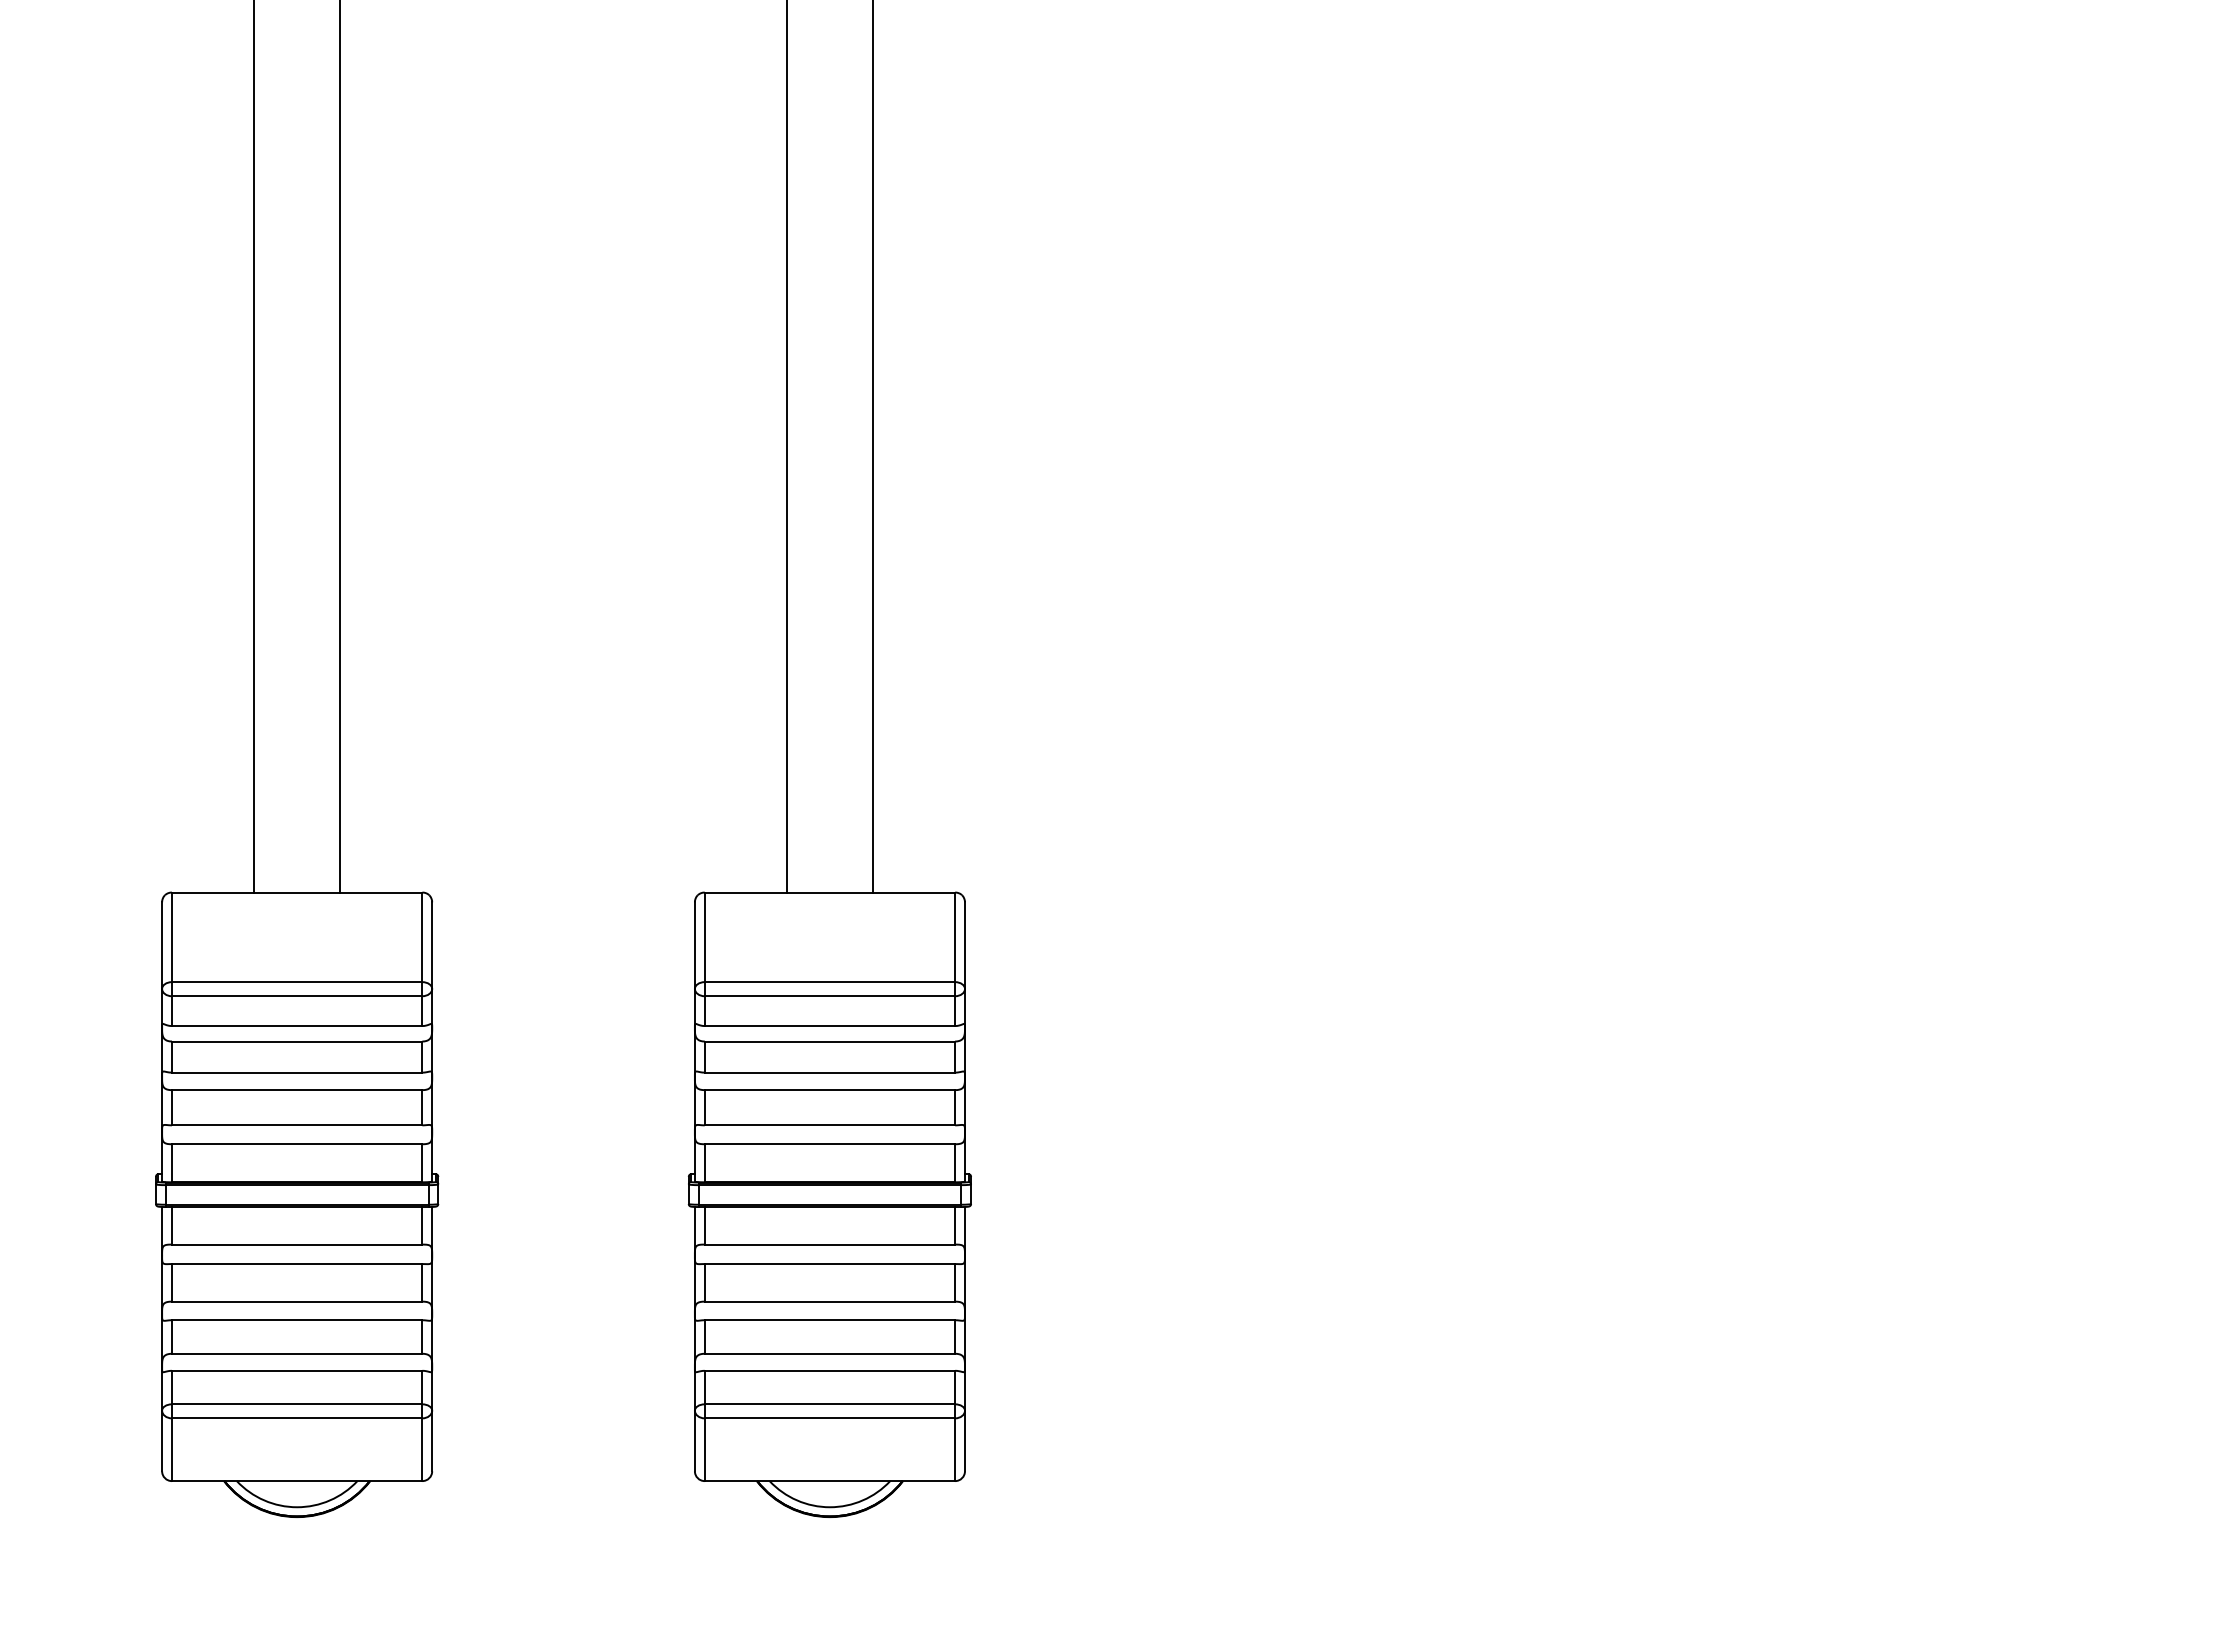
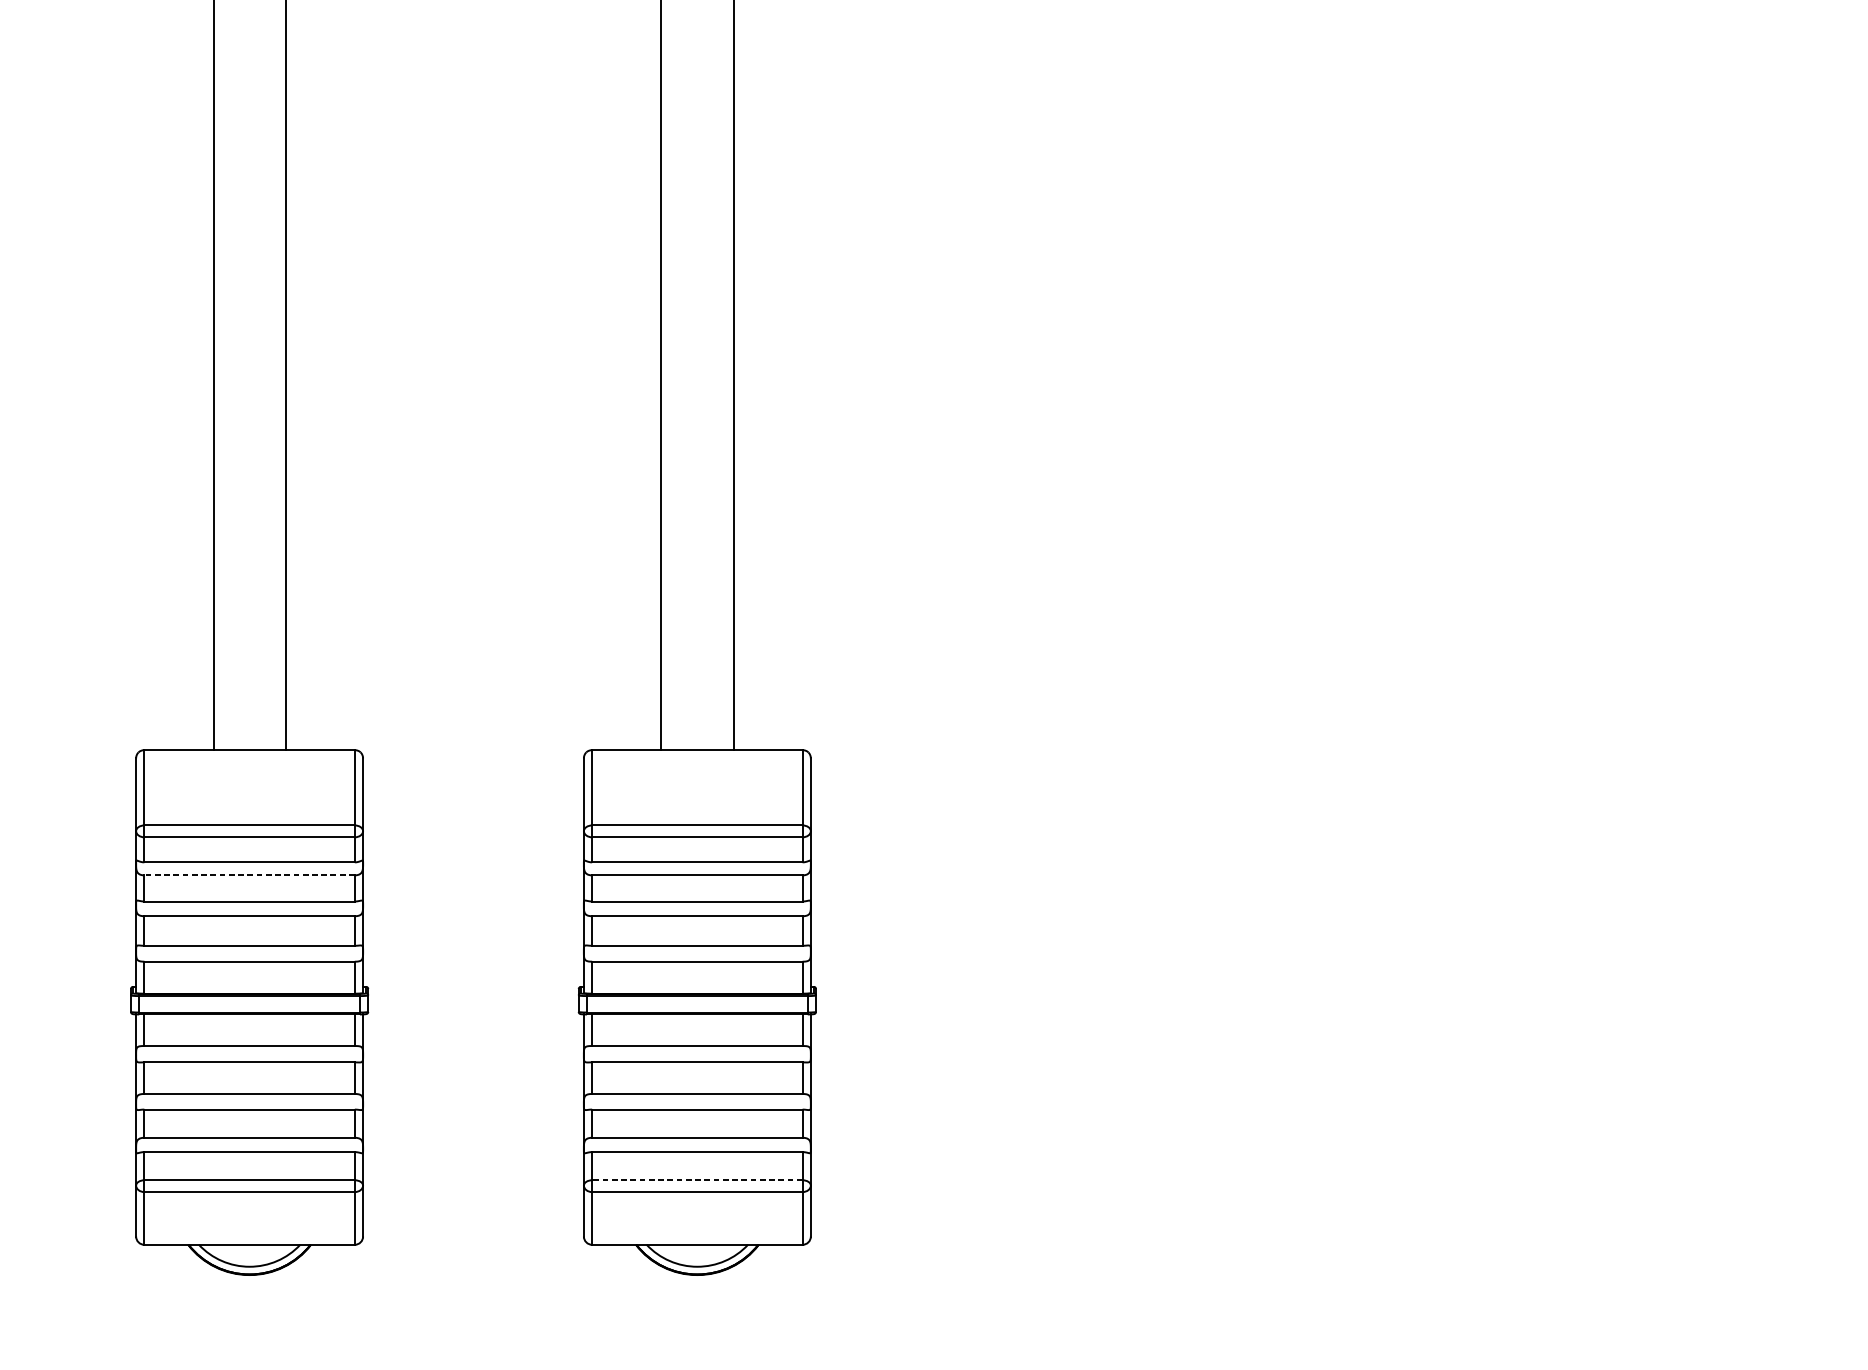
line: (296, 1041) -> (249, 875), solid -> dashed
line: (829, 1404) -> (697, 1180), solid -> dashed

